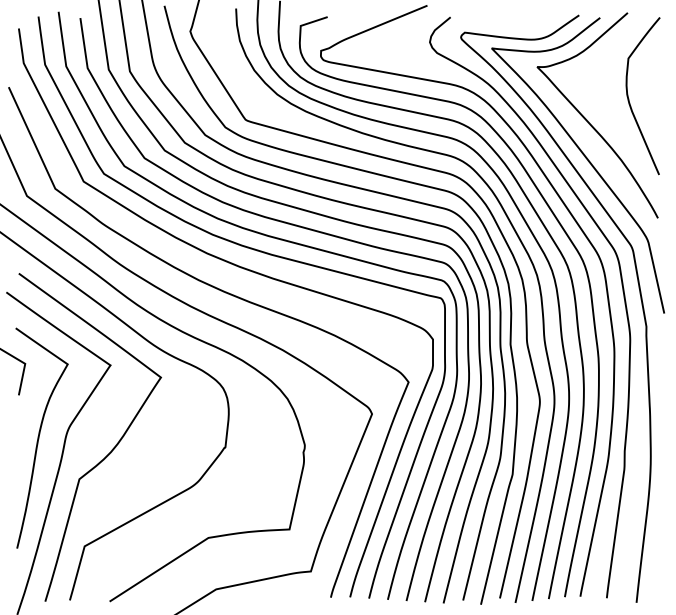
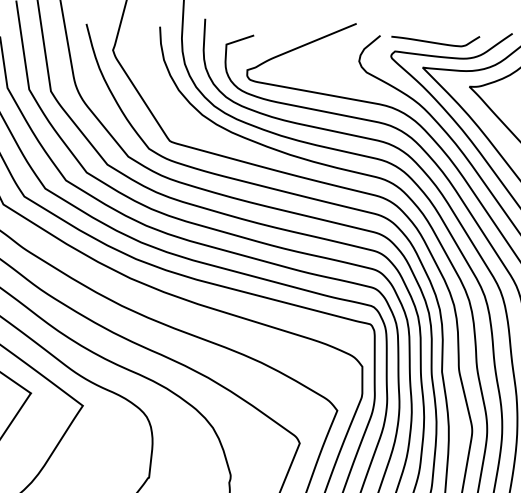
curve: (504, 23) -> (435, 42), added

